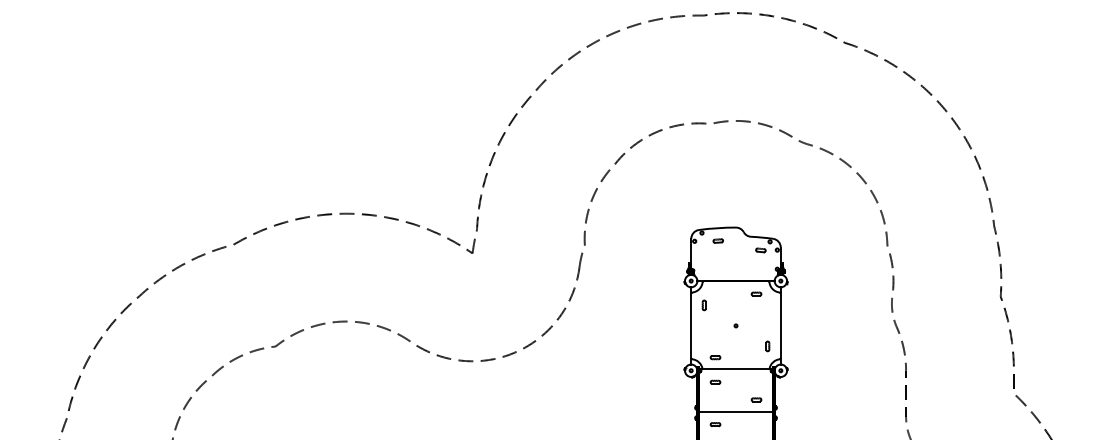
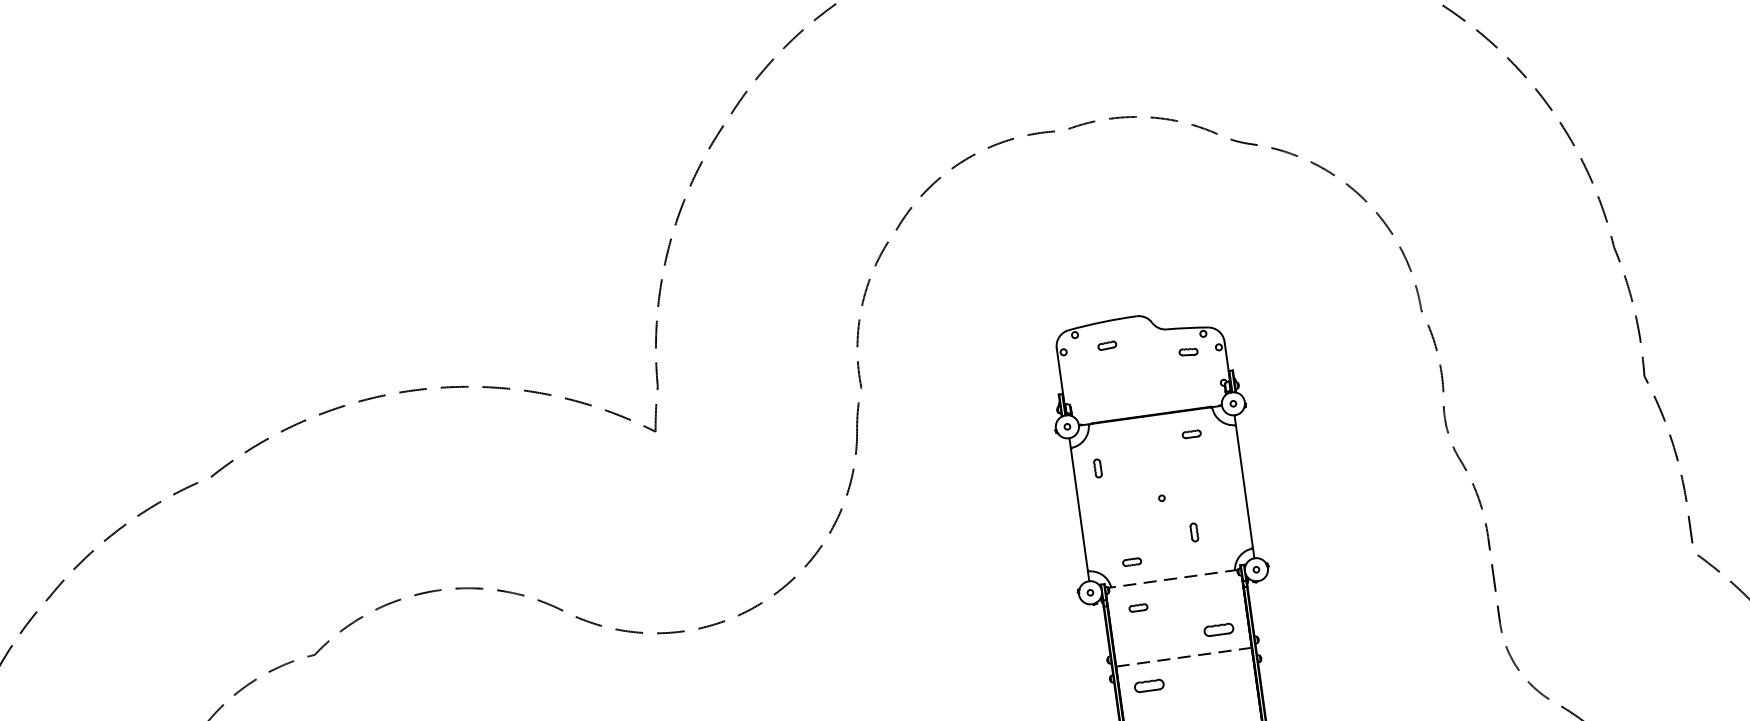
part: (767, 346) -> (1193, 532), moved
line: (735, 369) -> (1172, 579), solid -> dashed
part: (756, 399) -> (1218, 629), size x1.6
line: (736, 411) -> (1184, 656), solid -> dashed
part: (715, 424) -> (1149, 686), size x1.6

